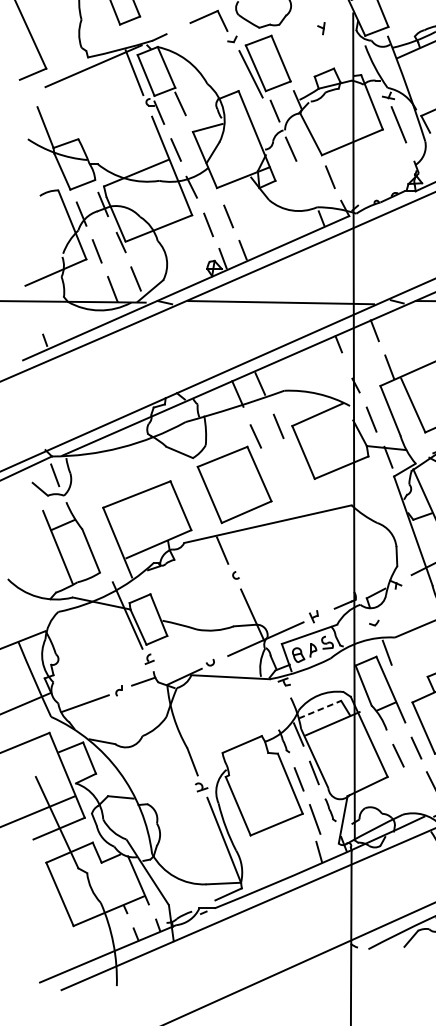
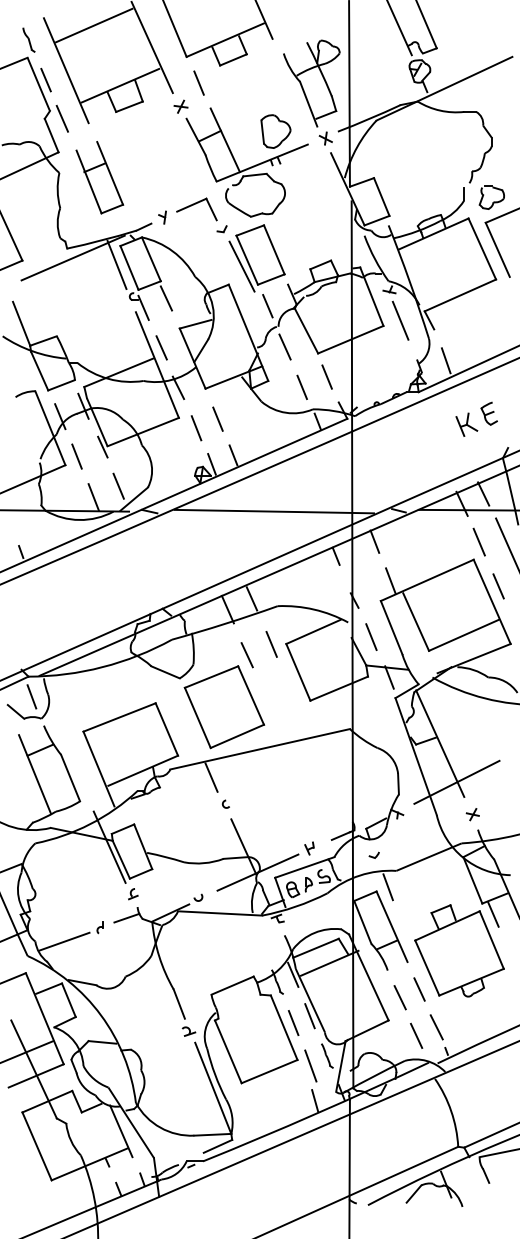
part: (321, 28) -> (162, 217), moved
line: (306, 186) -> (301, 387), added
line: (319, 709) -> (315, 948), dashed -> solid
line: (413, 791) -> (416, 1035), added

